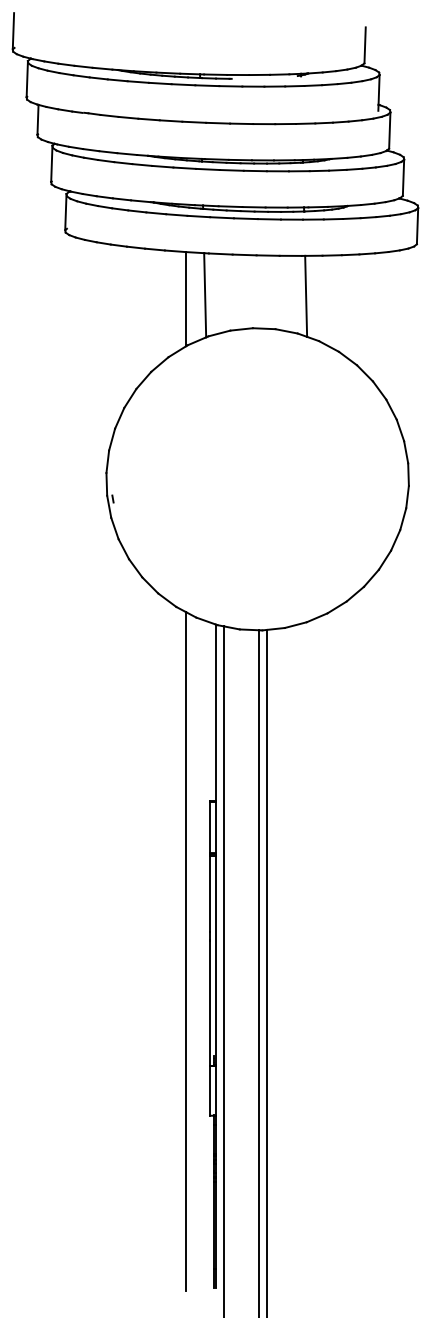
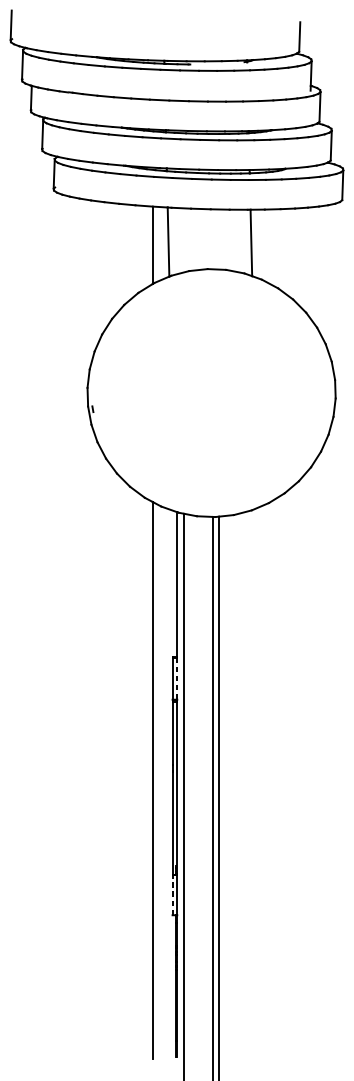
line: (215, 827) -> (177, 678), solid -> dashed
line: (210, 1090) -> (172, 894), solid -> dashed

